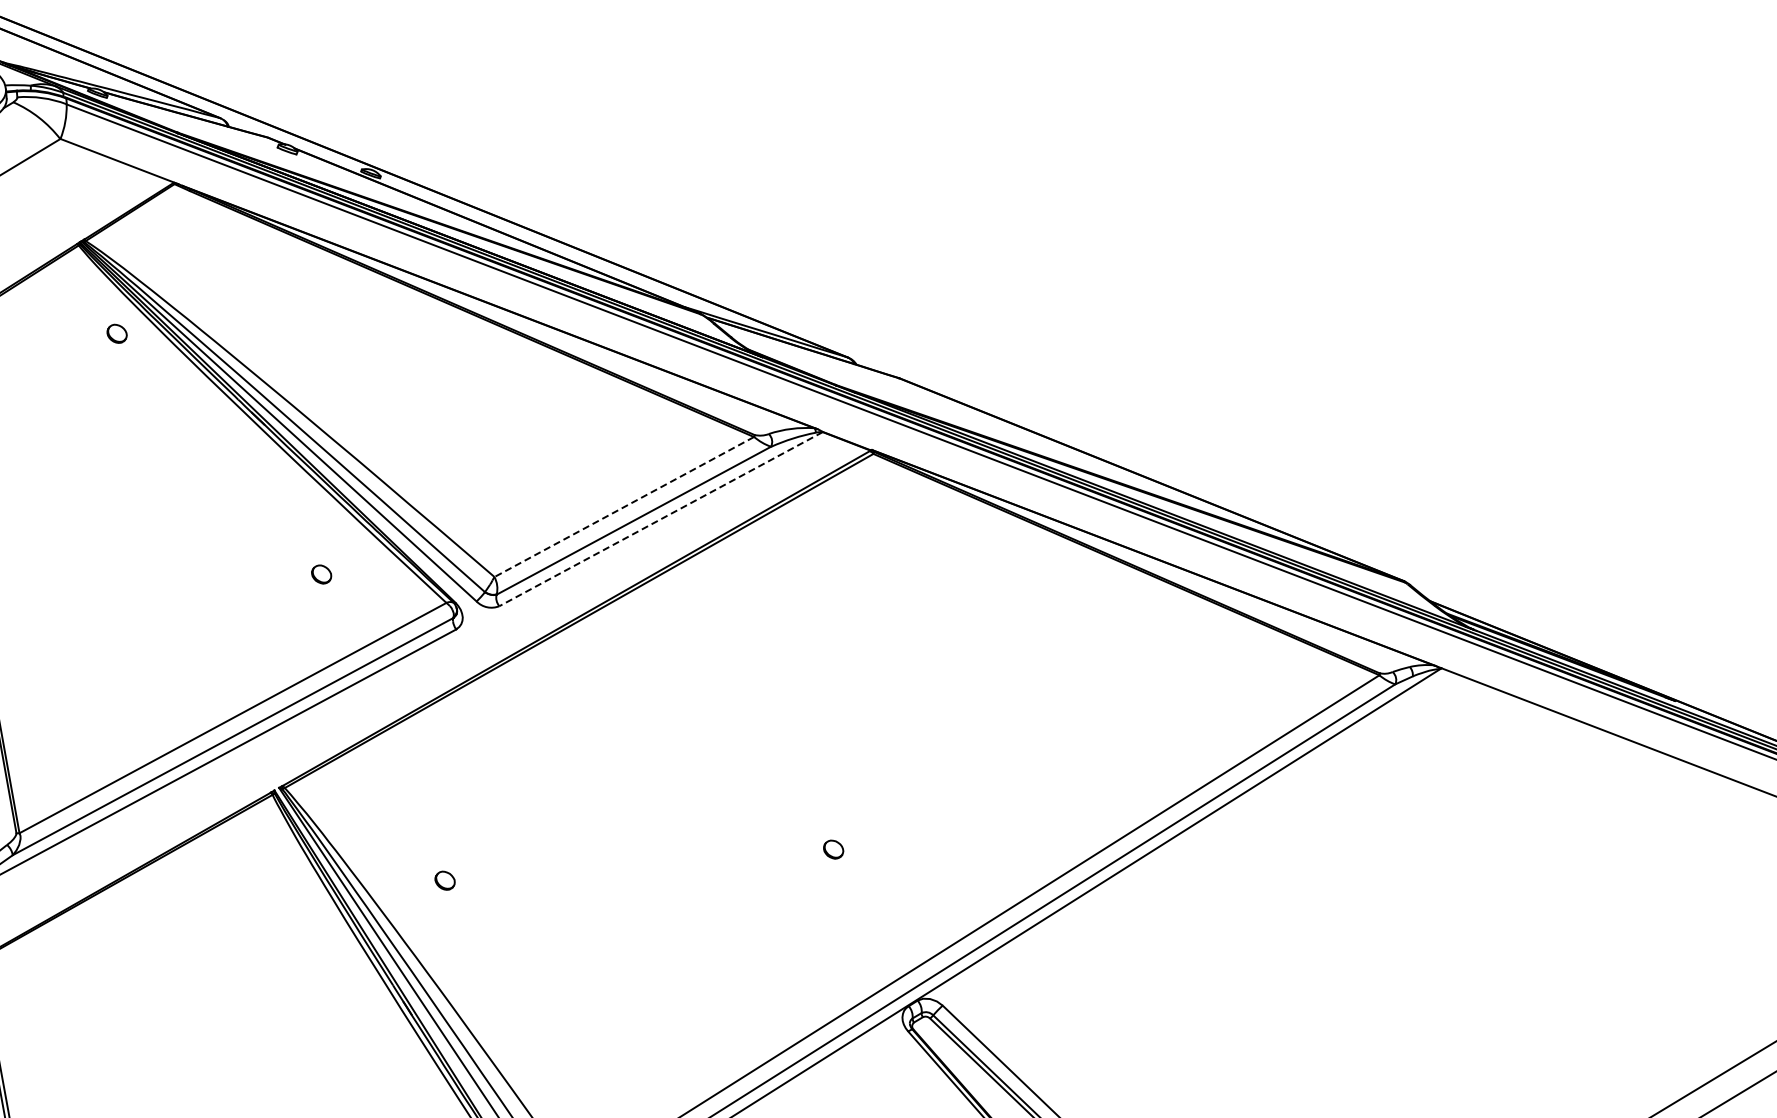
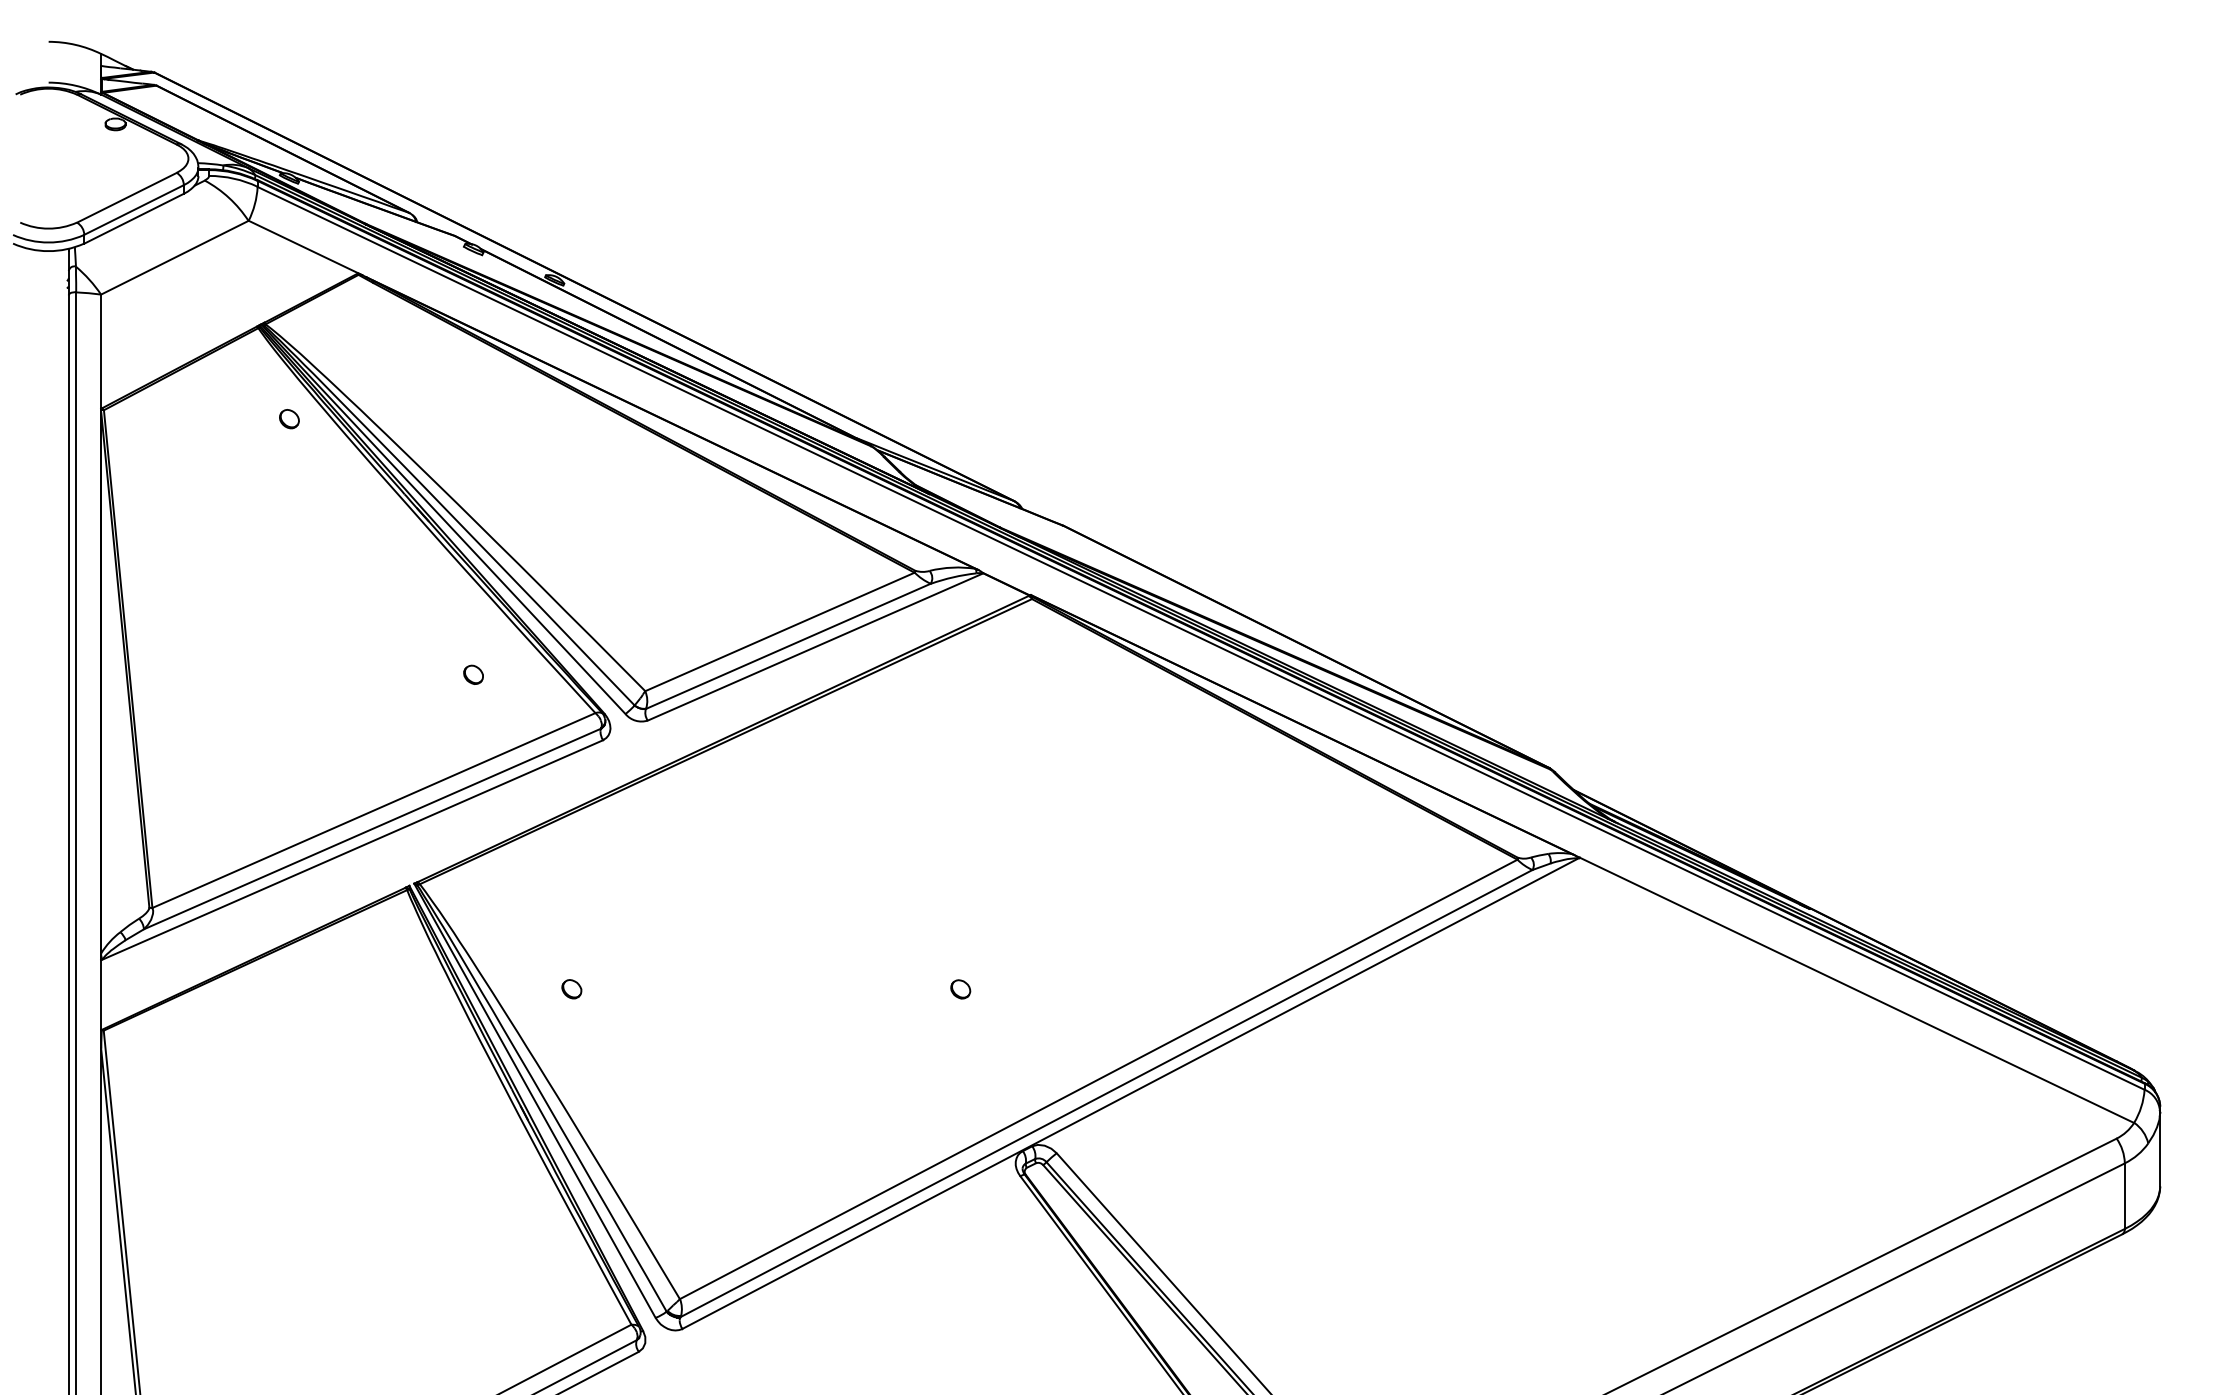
line: (623, 507) -> (779, 632), dashed -> solid
line: (661, 519) -> (815, 647), dashed -> solid

